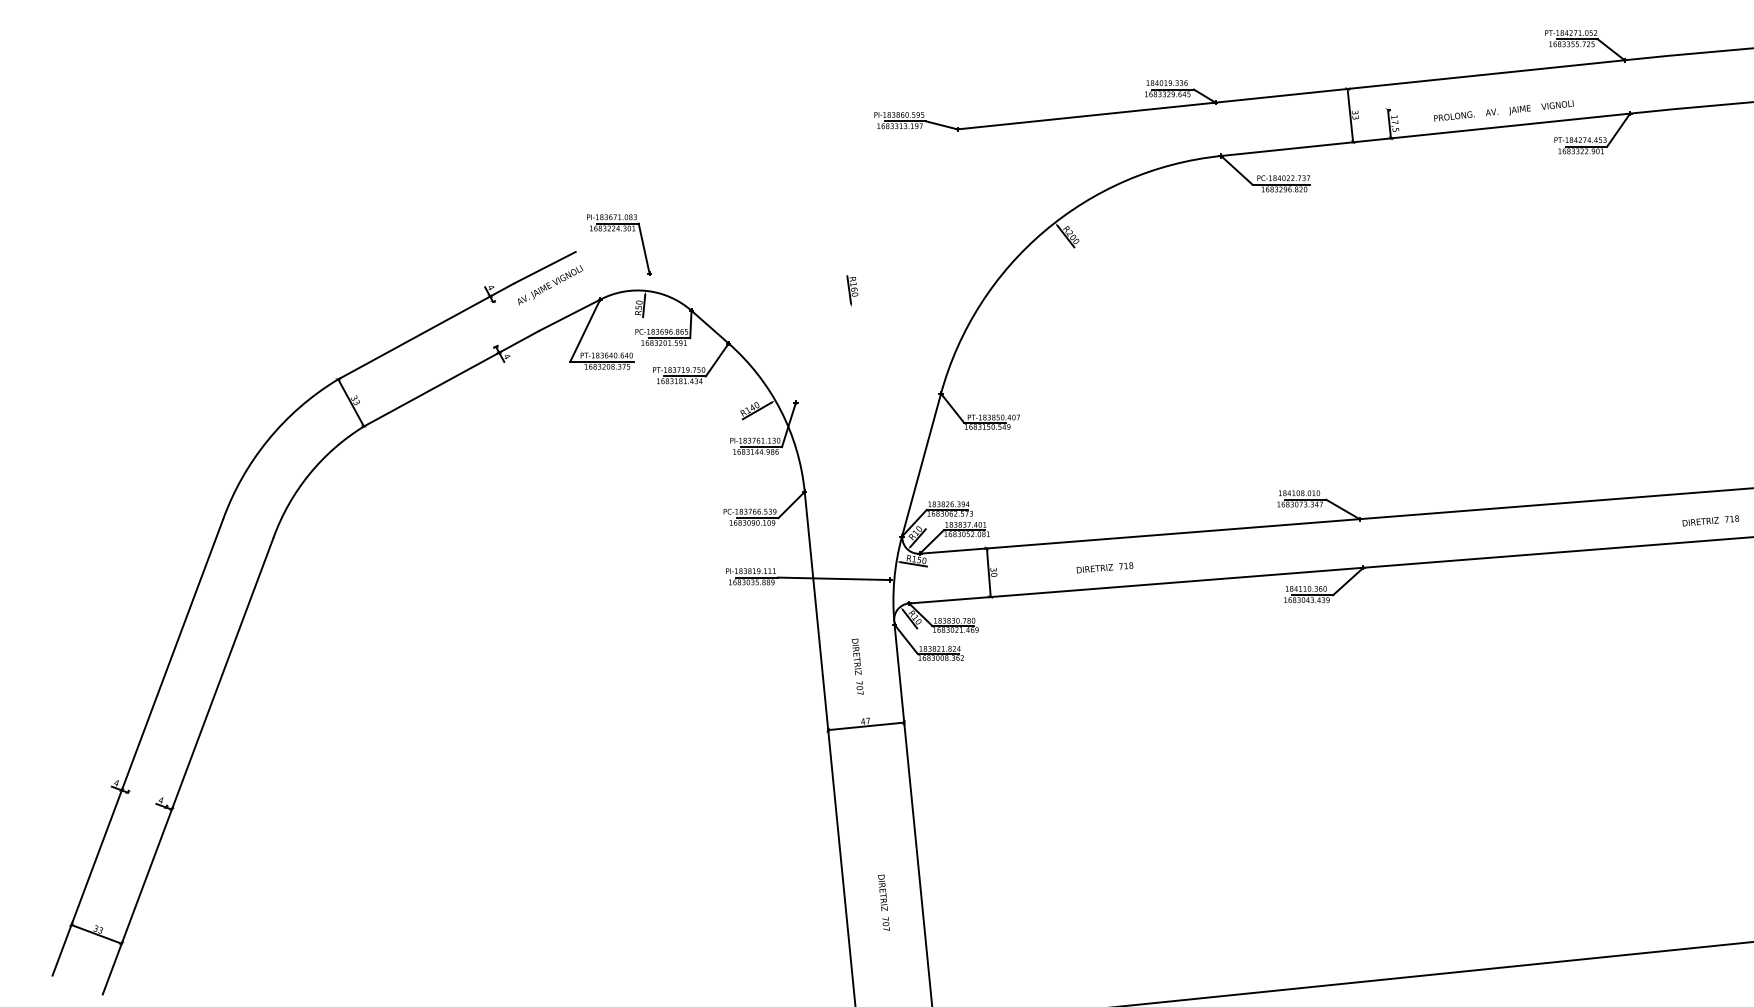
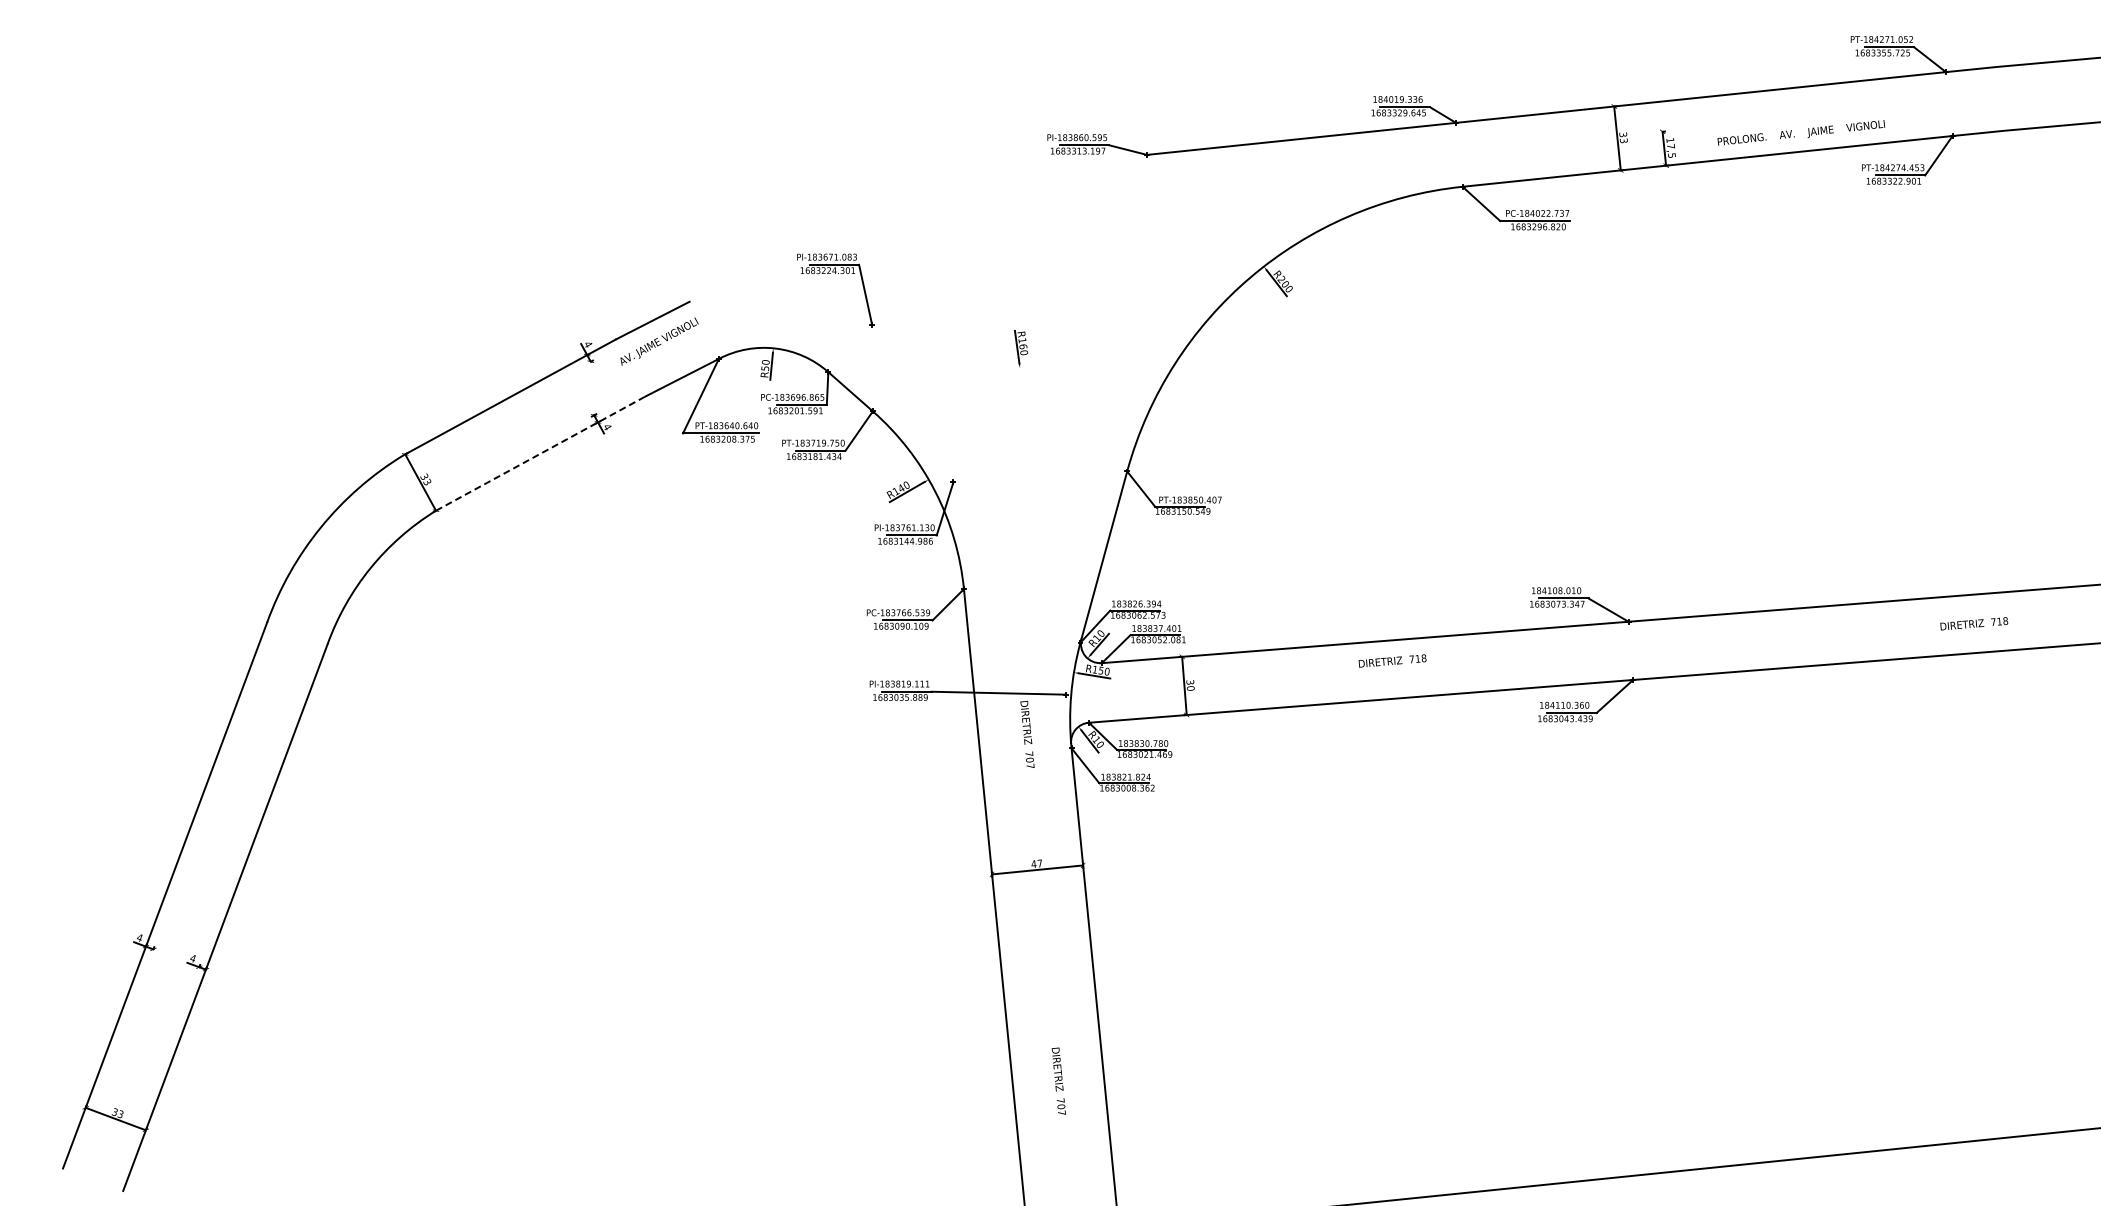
part: (619, 230) -> (835, 273), moved
line: (452, 378) -> (541, 453), solid -> dashed
text: (1711, 520) -> (1974, 623), moved
text: (1104, 567) -> (1392, 660), moved
text: (857, 665) -> (1027, 733), moved

